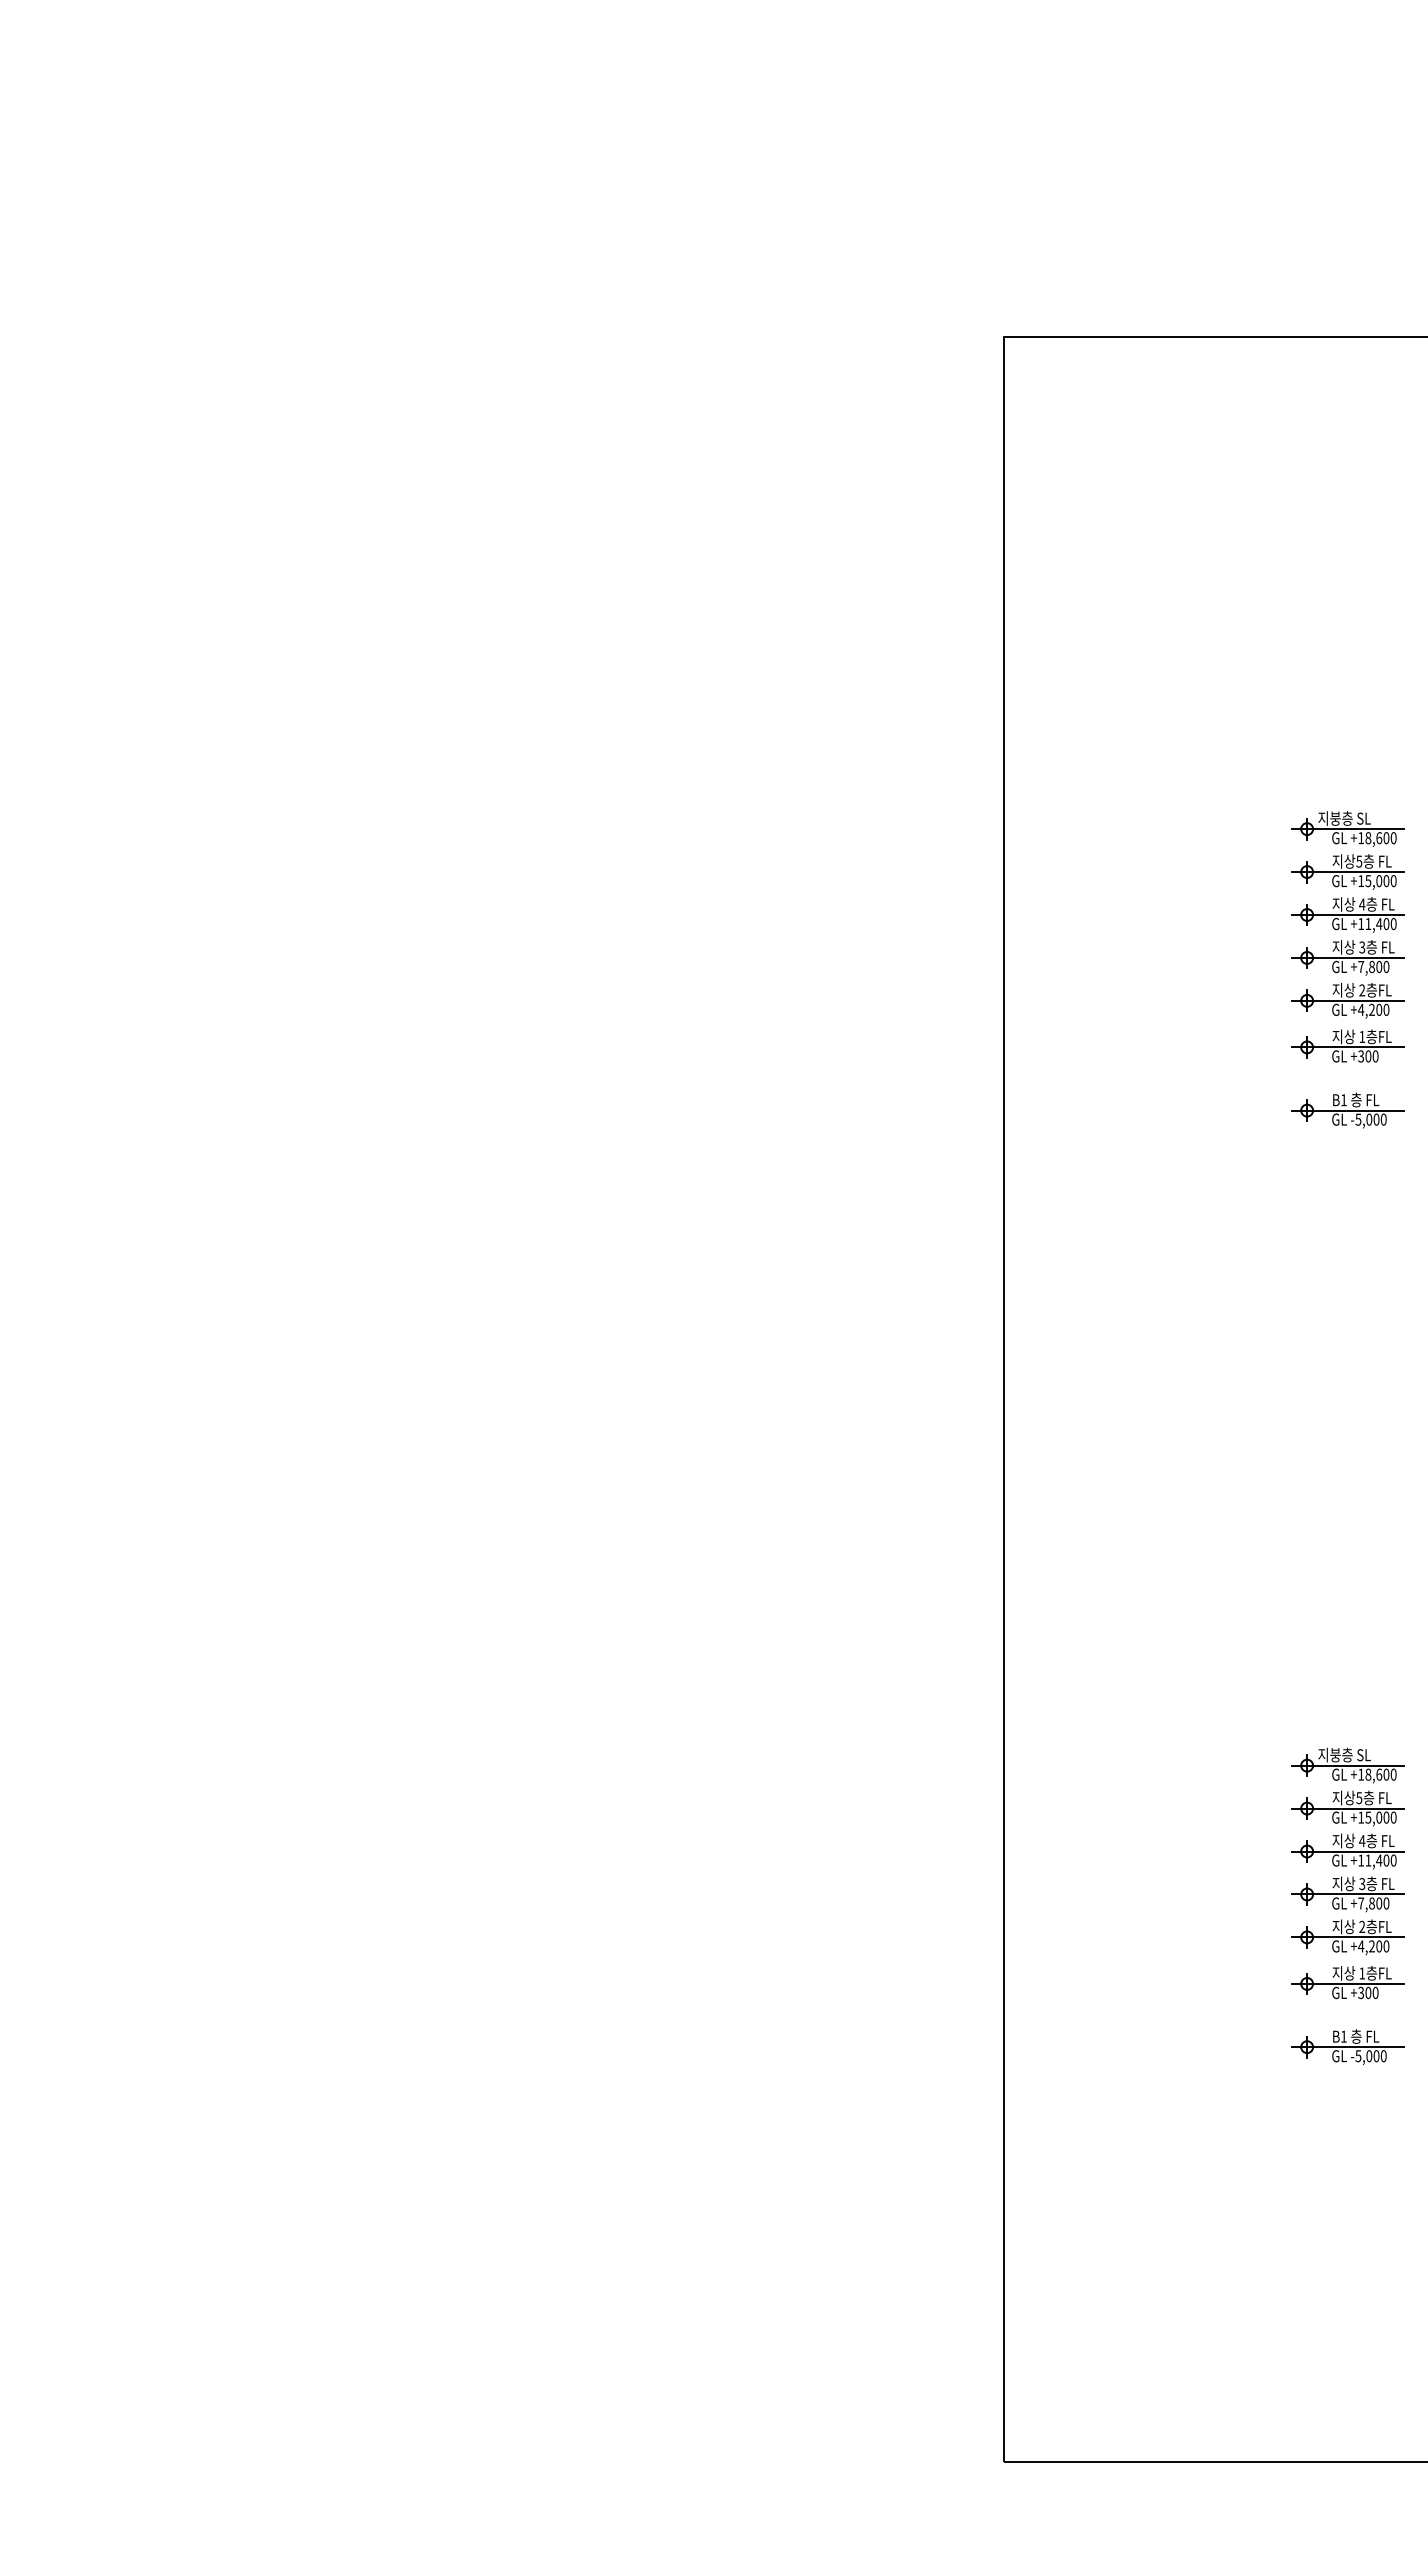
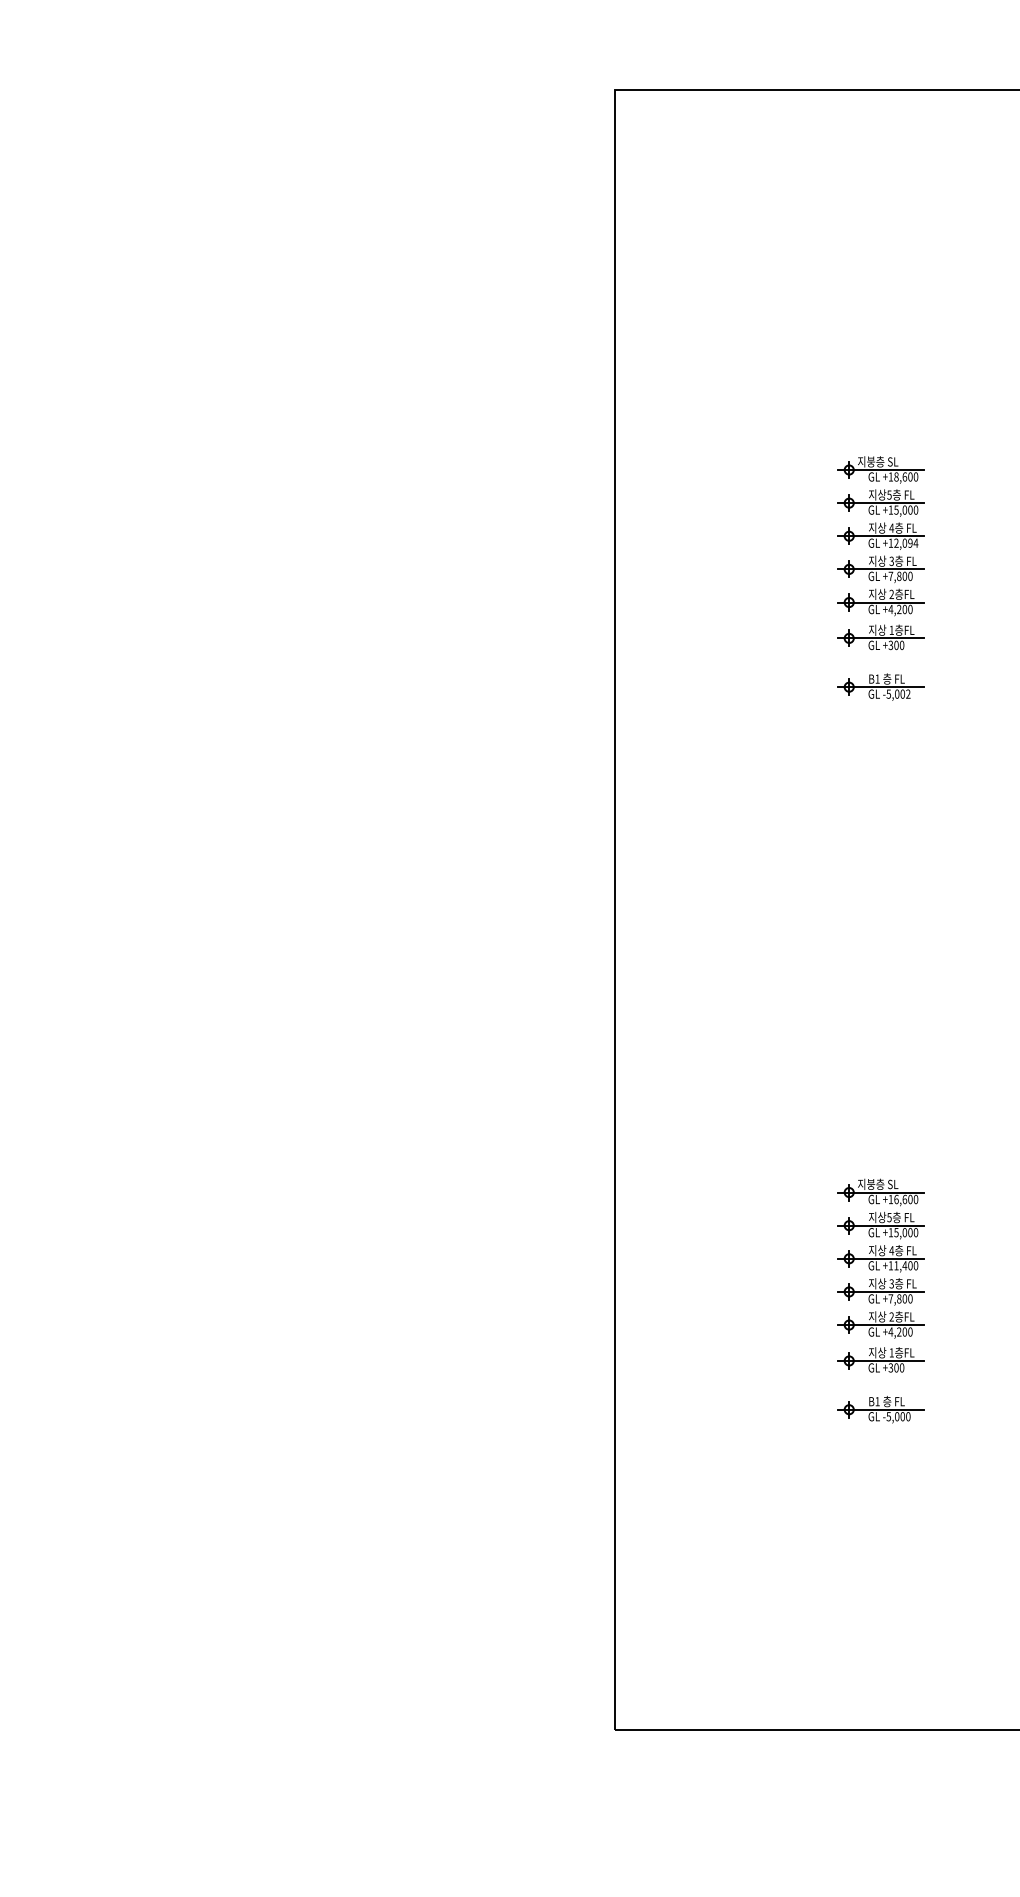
text: (1380, 924) -> (905, 543), +11,400 -> +12,094
text: (1383, 1119) -> (908, 694), -5,000 -> -5,002
text: (1368, 1774) -> (896, 1199), +18,600 -> +16,600

